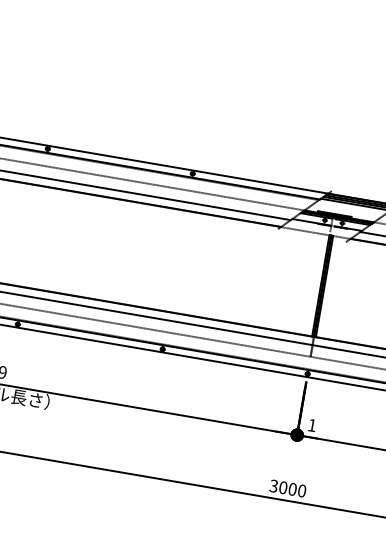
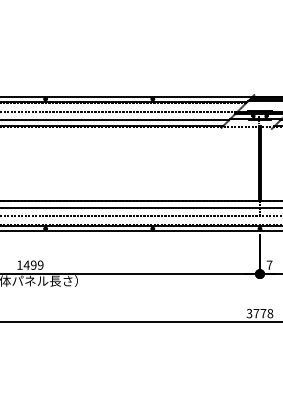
text: (312, 424) -> (269, 264), 1 -> 7
text: (292, 489) -> (263, 313), 3000 -> 3778

